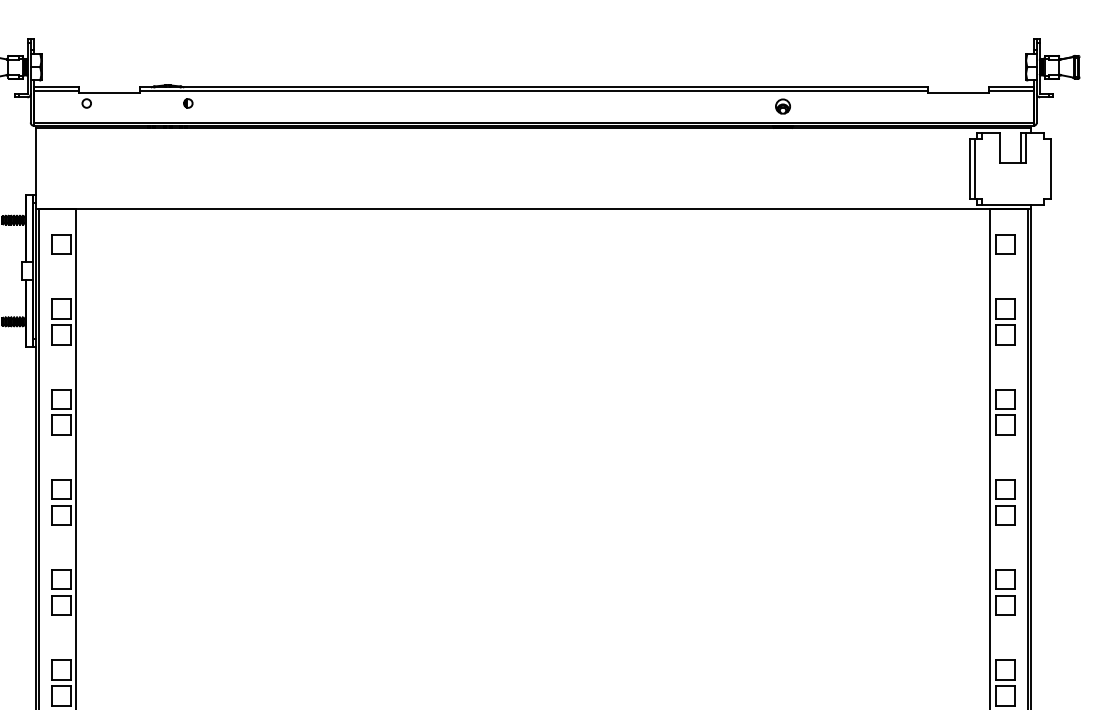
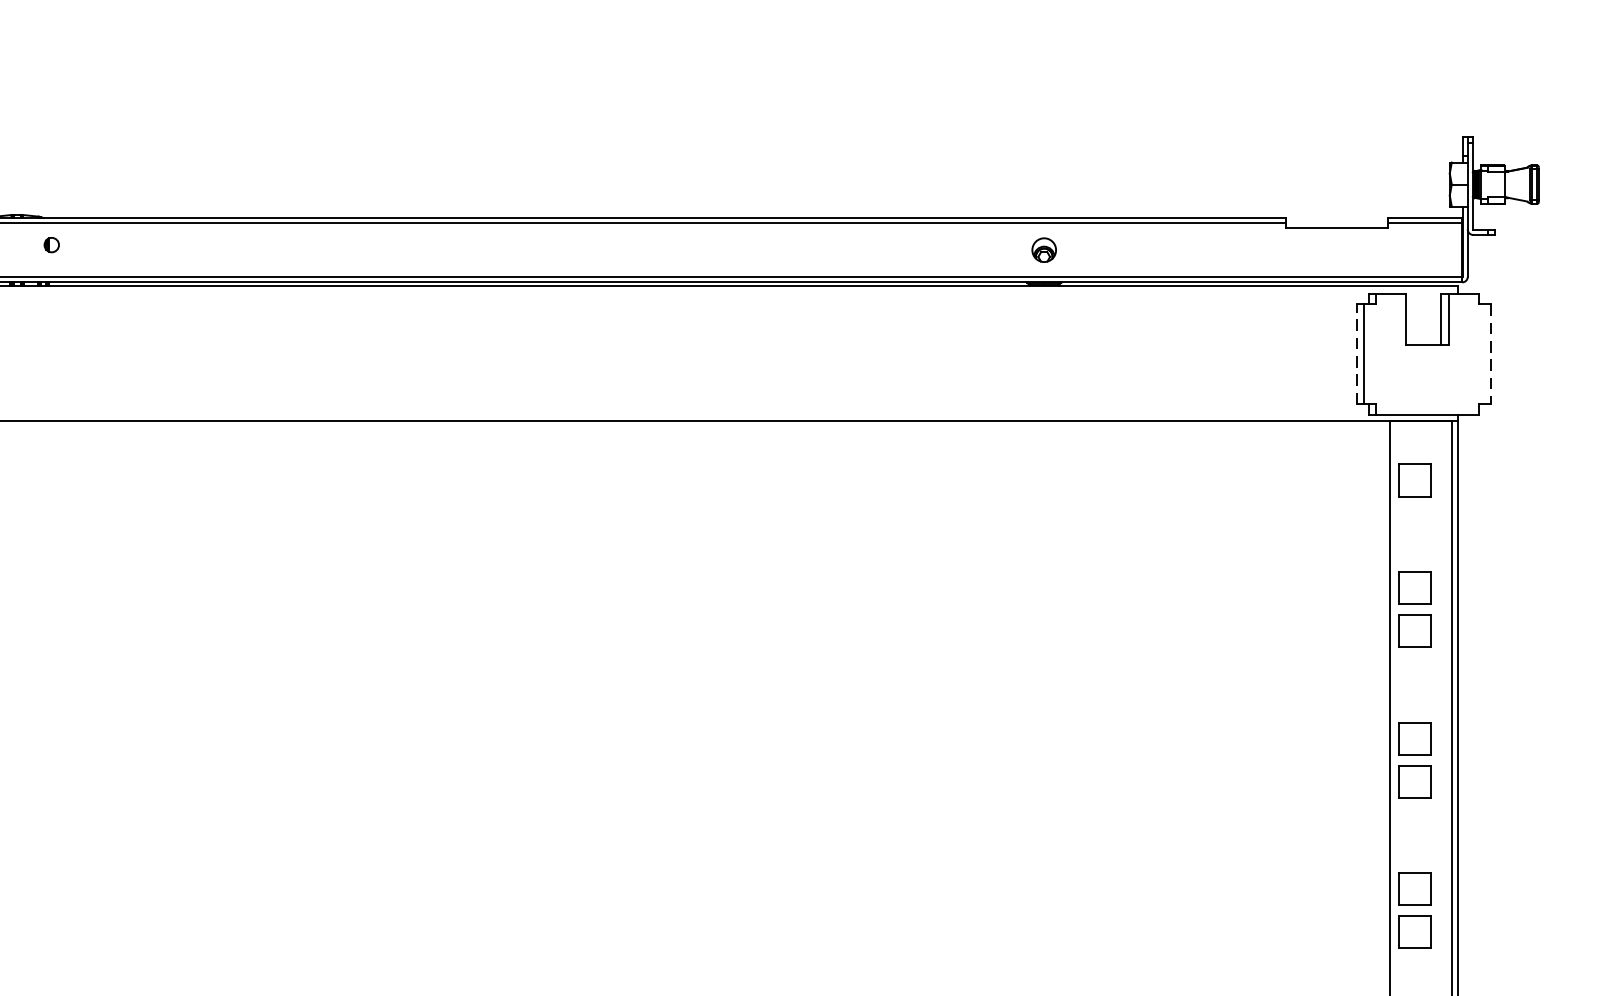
line: (970, 169) -> (1357, 355), solid -> dashed
line: (1050, 169) -> (1490, 355), solid -> dashed

